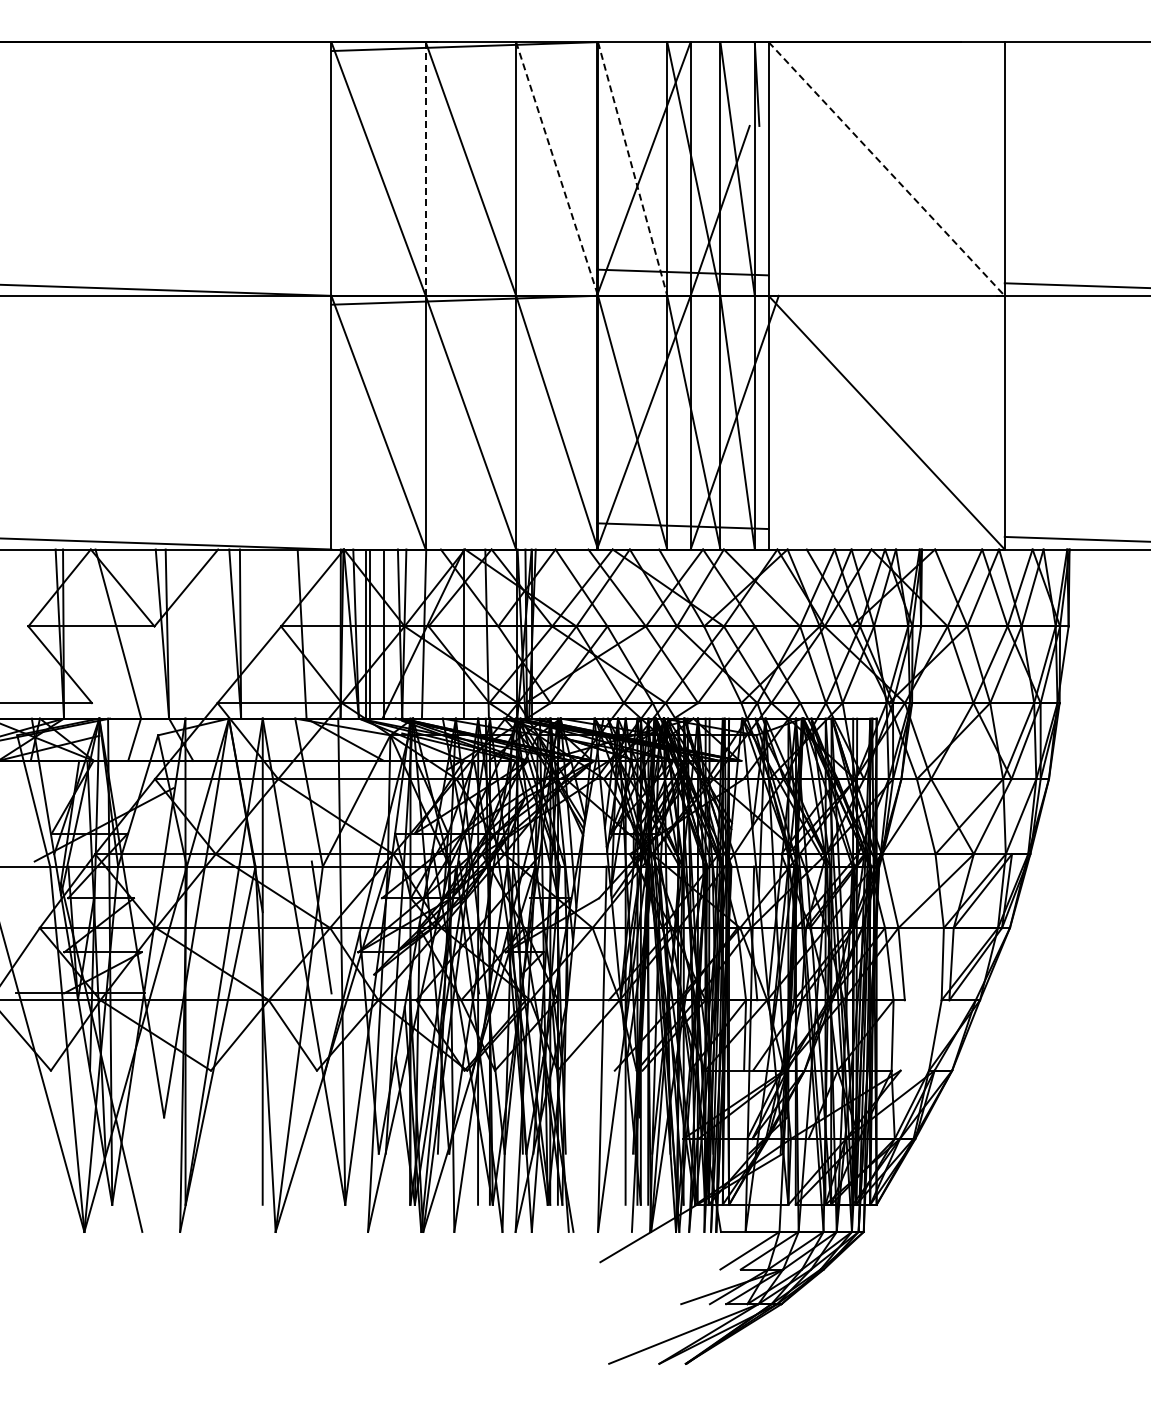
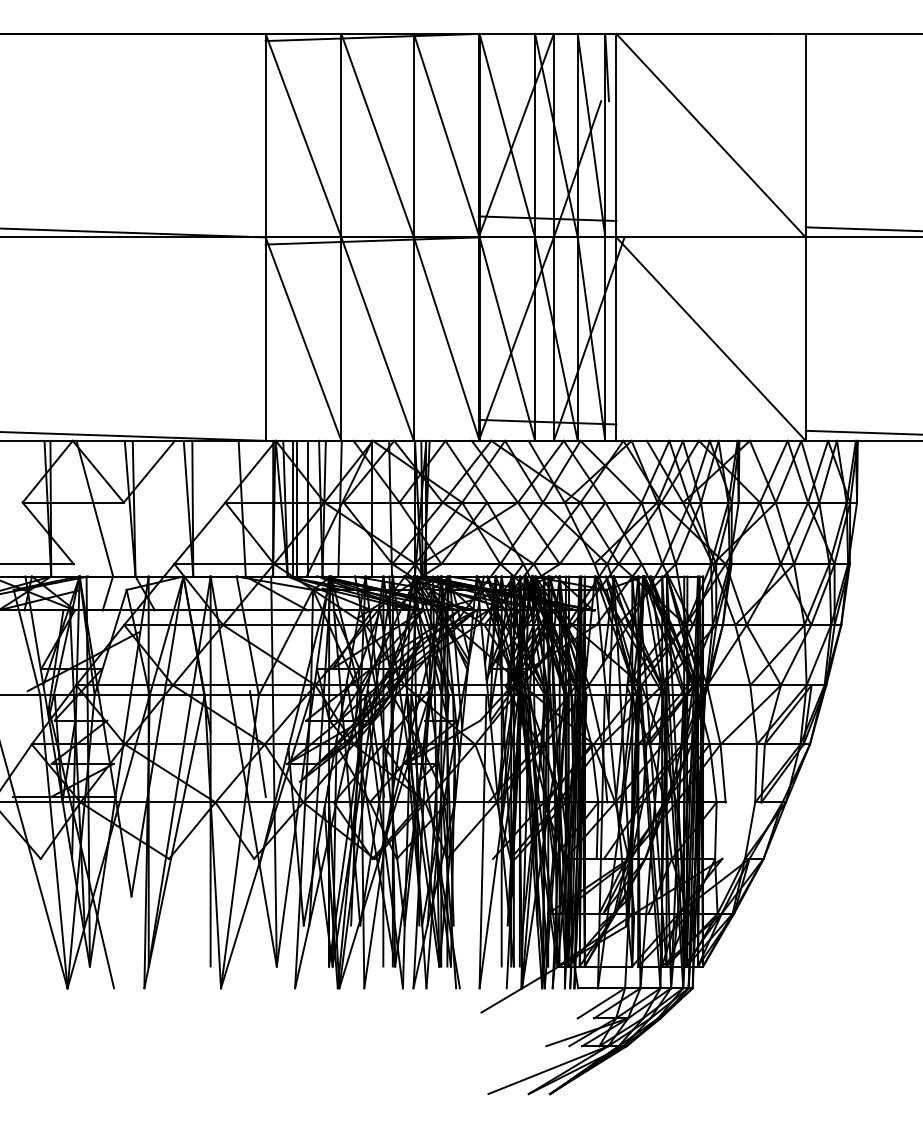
line: (425, 169) -> (341, 136), dashed -> solid
line: (557, 169) -> (447, 136), dashed -> solid
line: (632, 169) -> (507, 136), dashed -> solid
line: (887, 169) -> (711, 136), dashed -> solid

